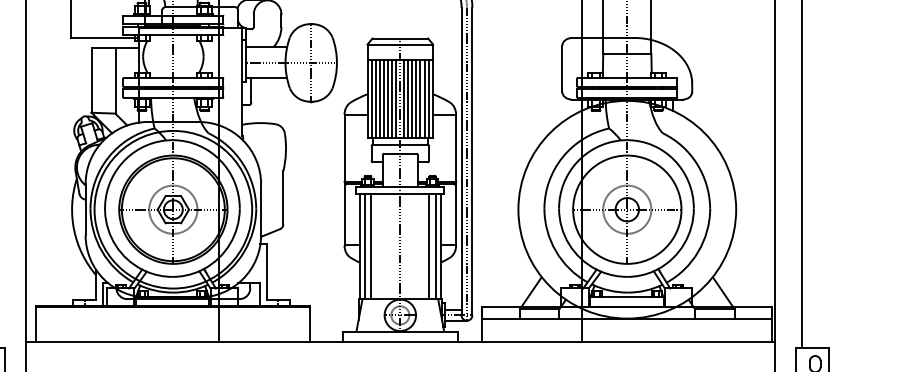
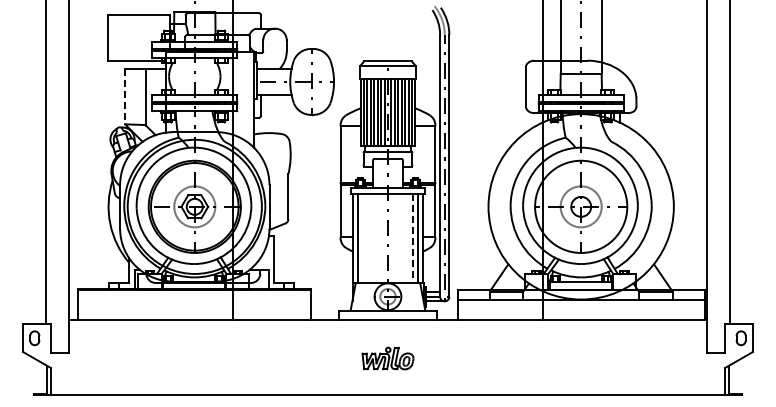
line: (91, 81) -> (125, 97), solid -> dashed
line: (371, 245) -> (363, 237), removed
line: (429, 246) -> (412, 238), solid -> dashed

